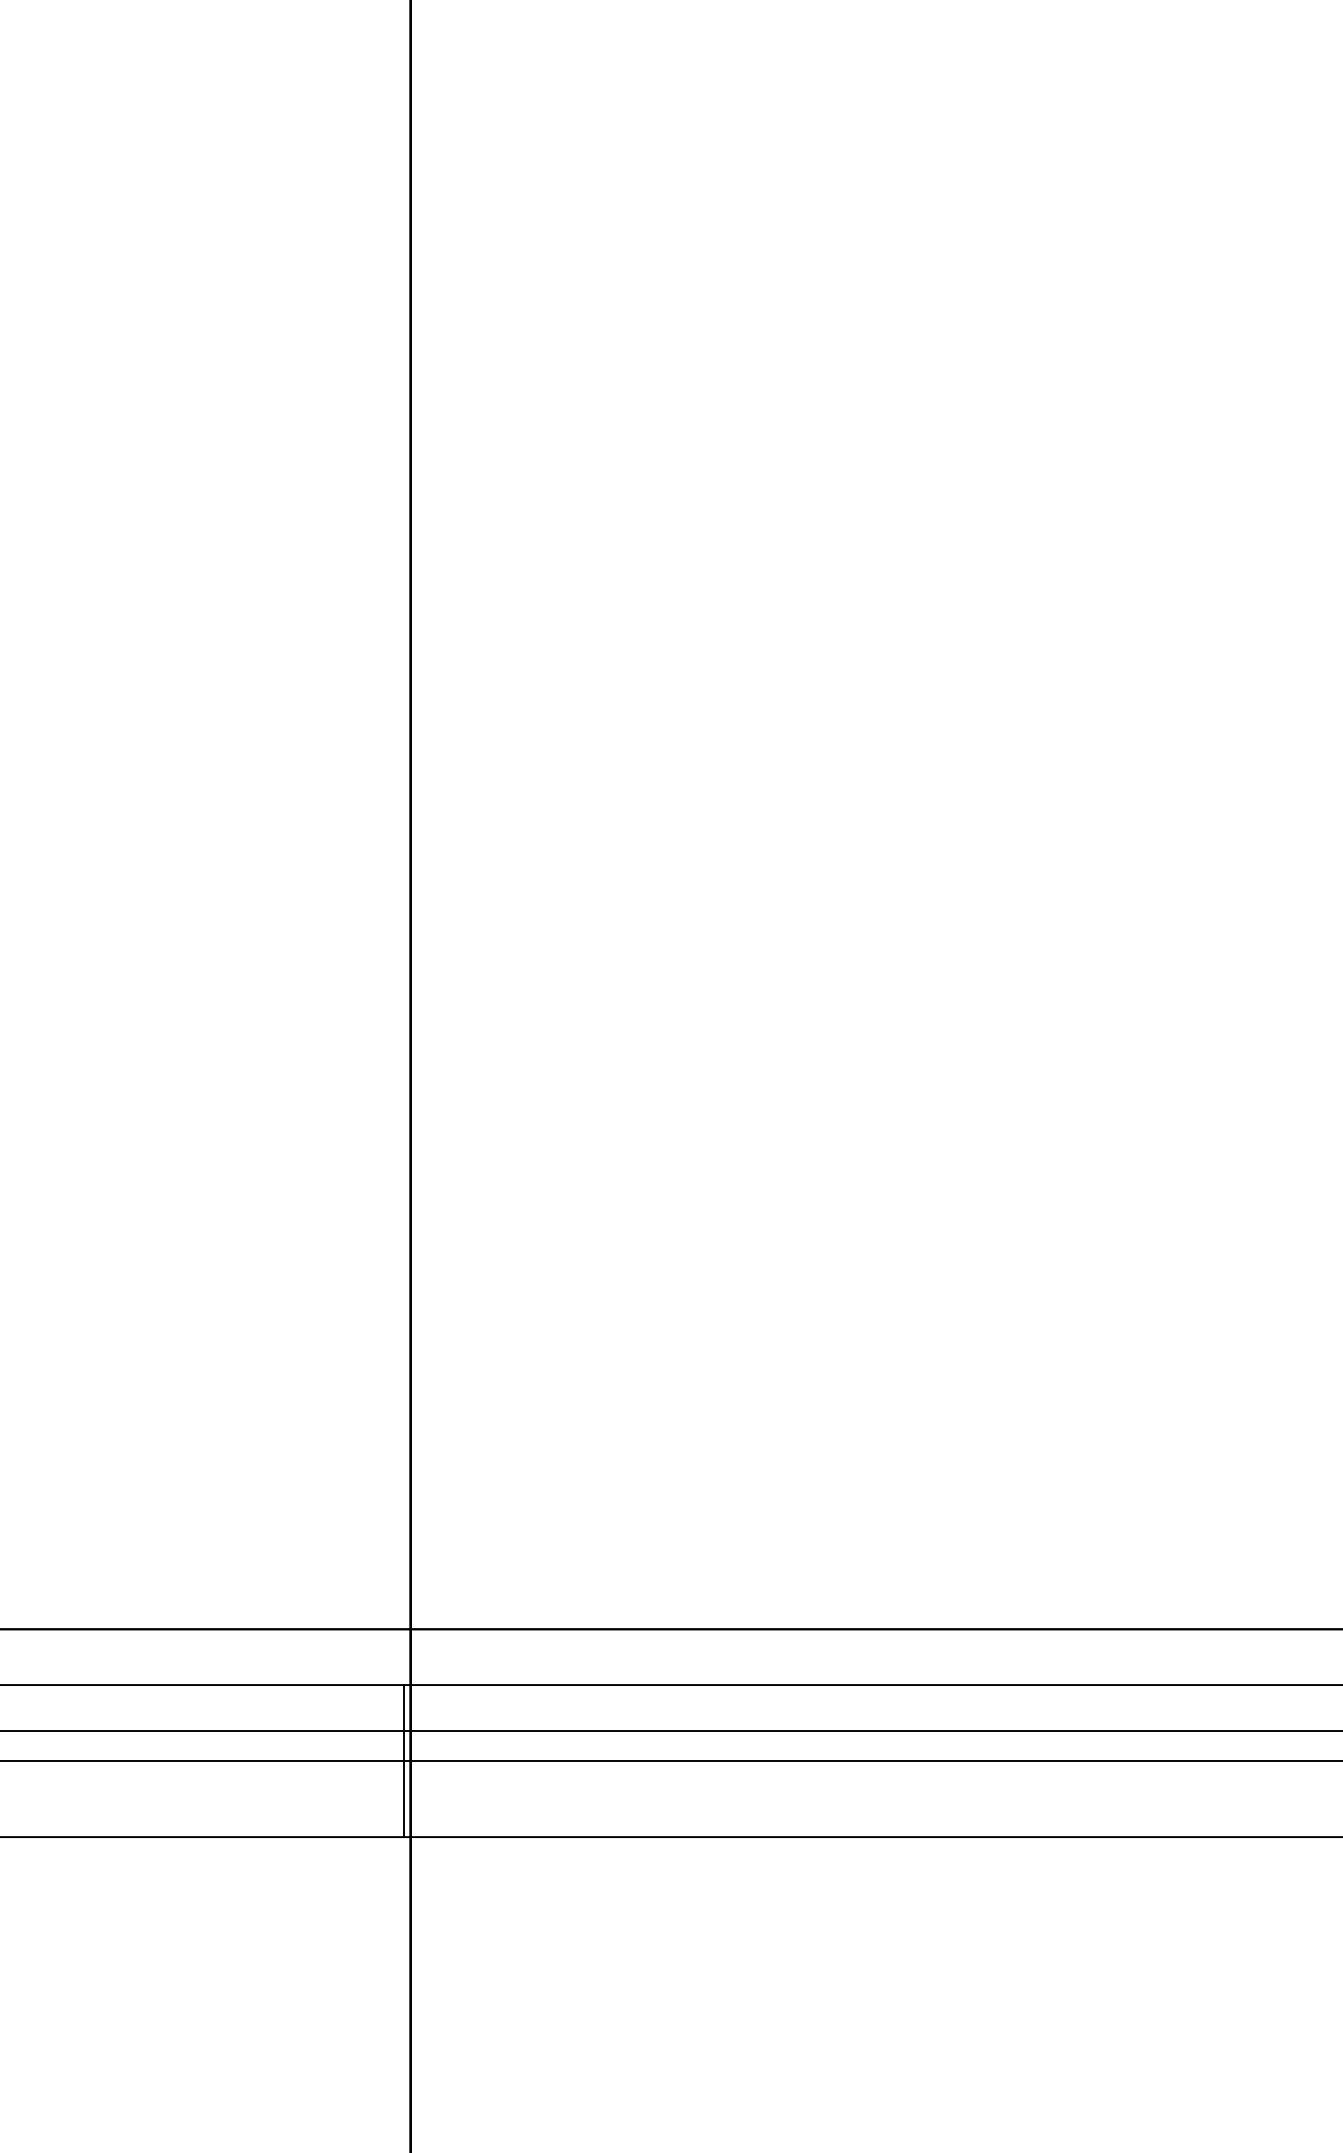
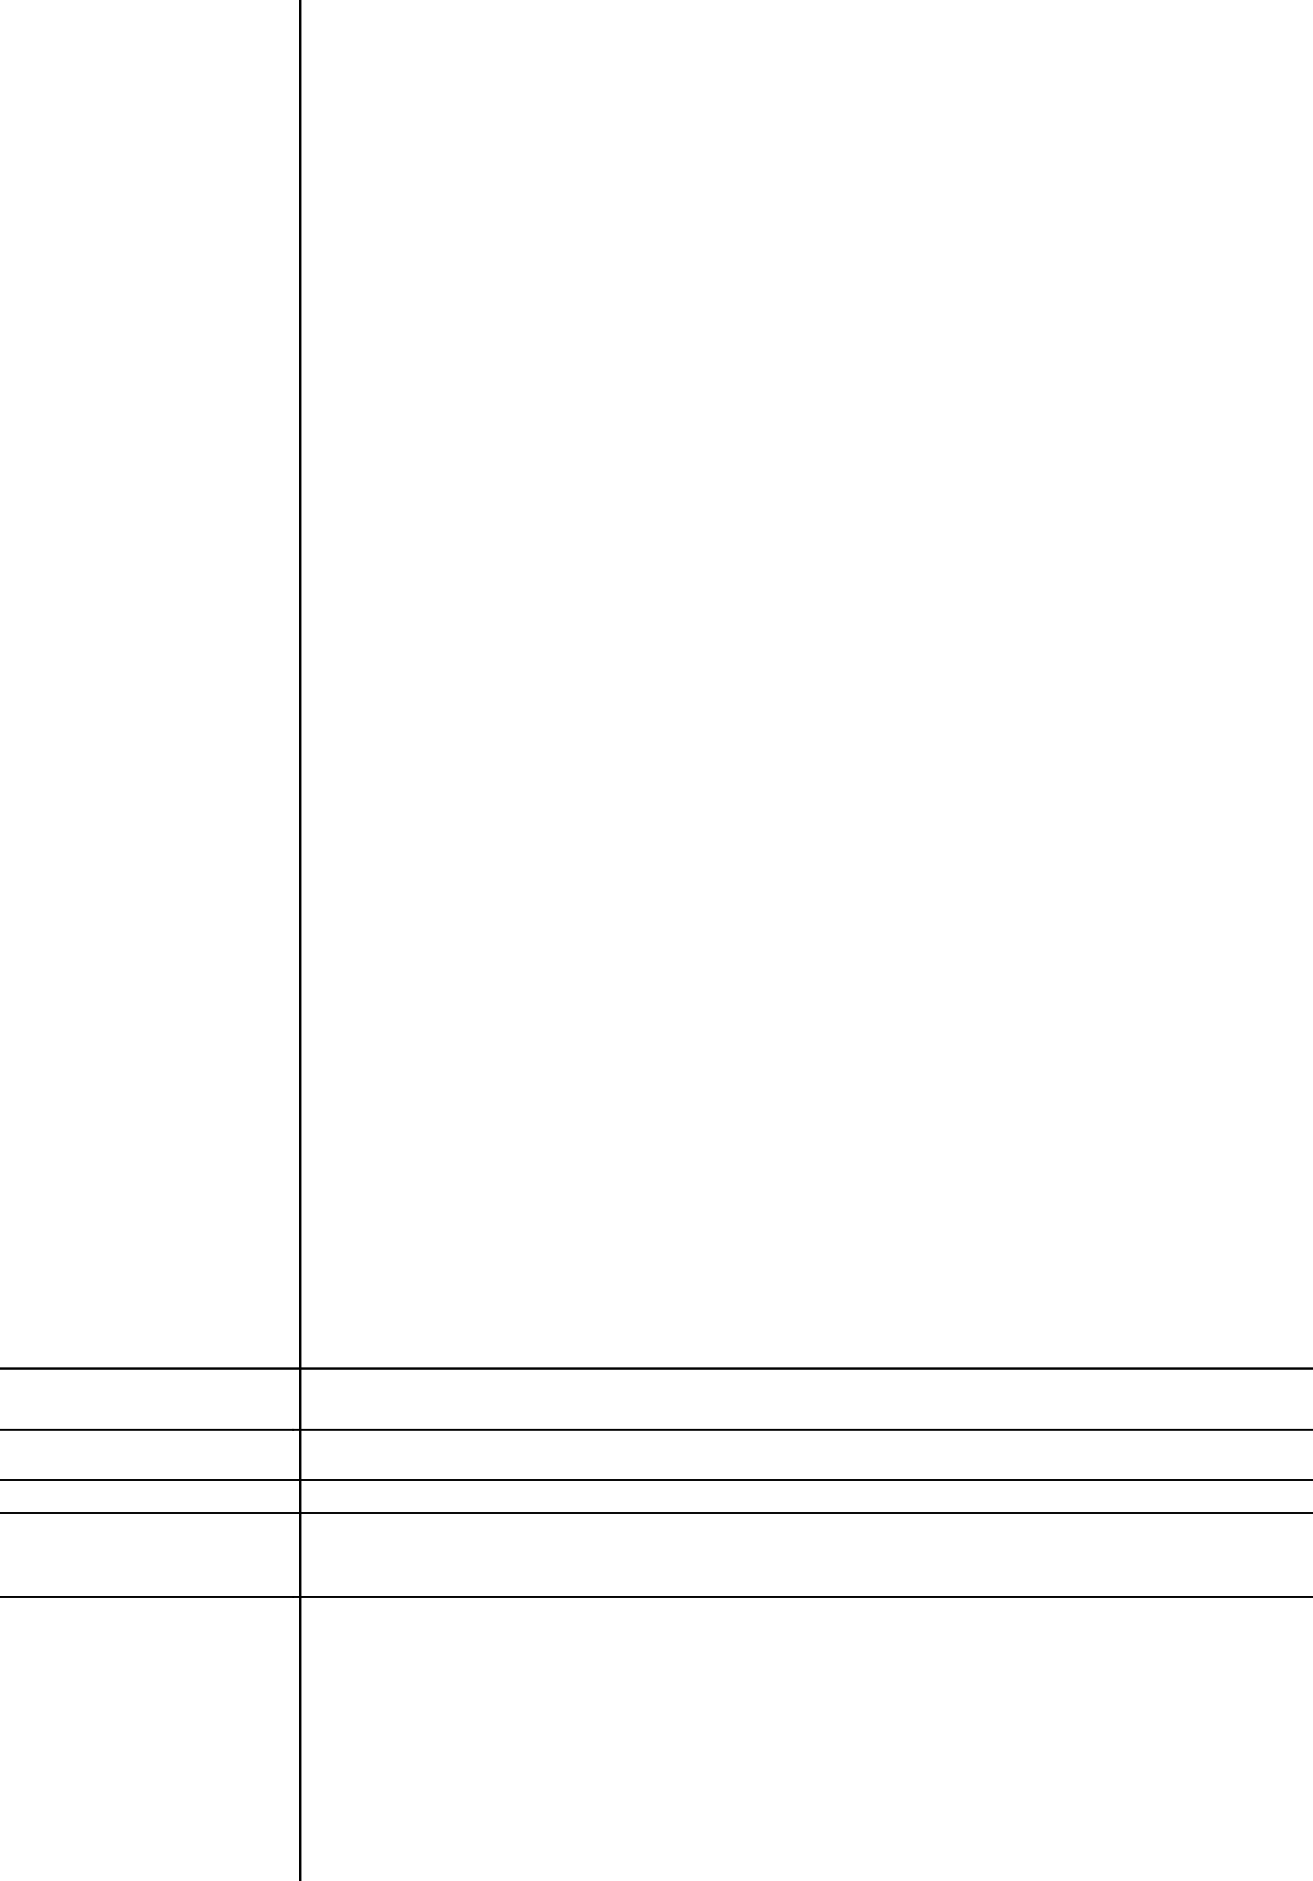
line: (404, 1761) -> (293, 1513), removed

